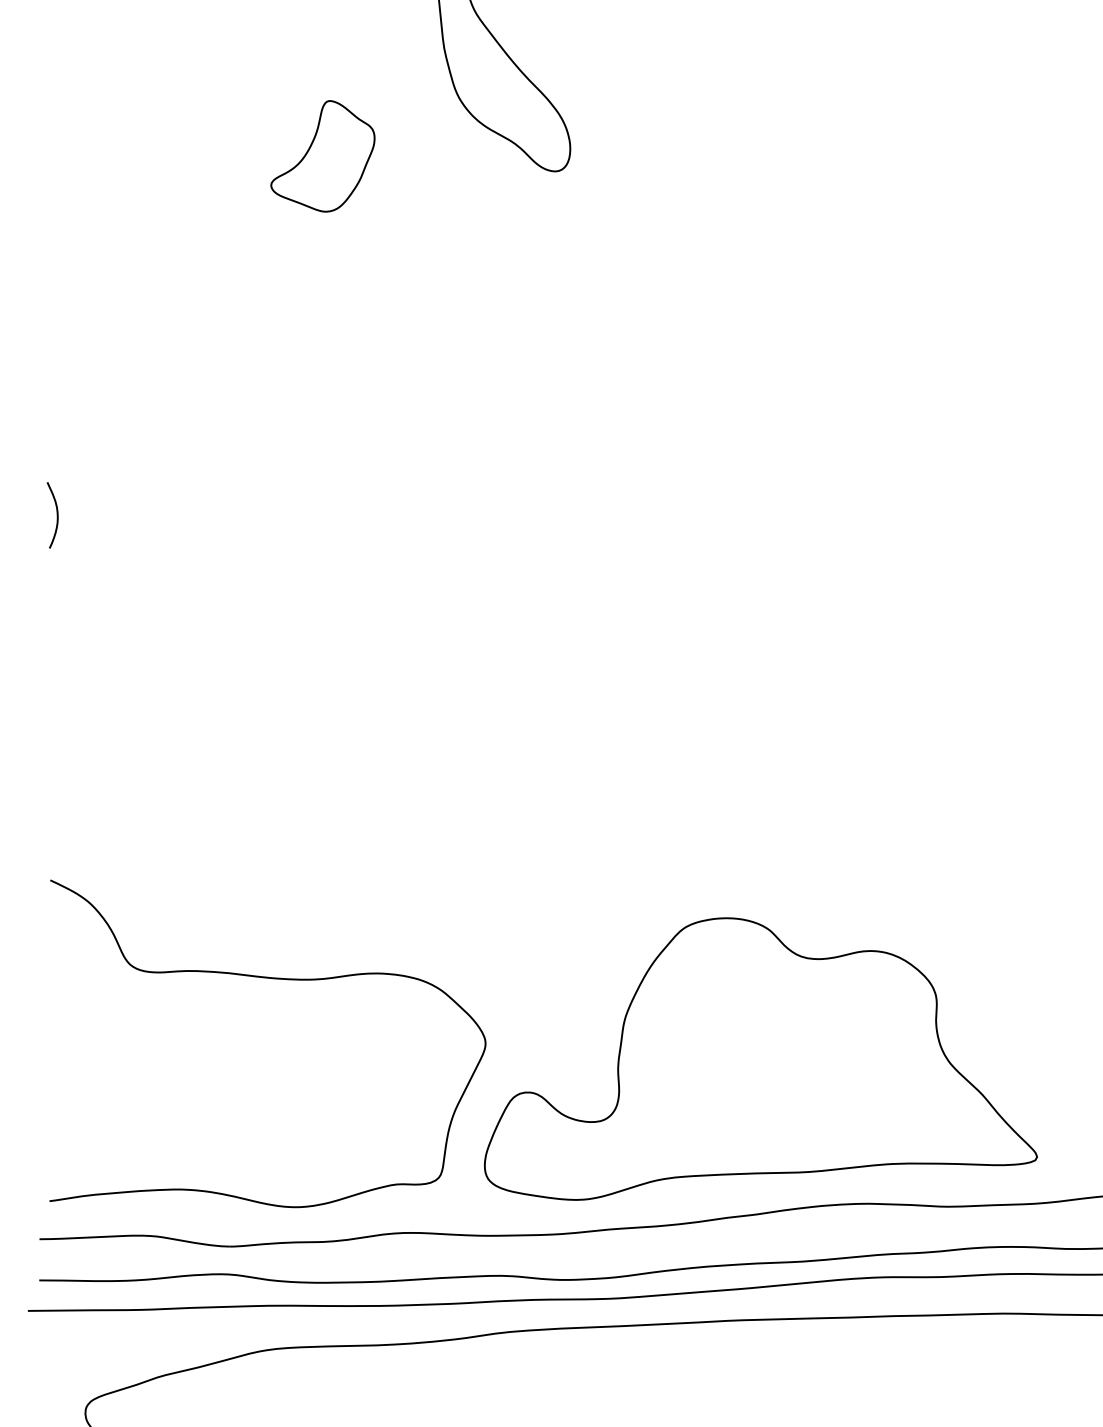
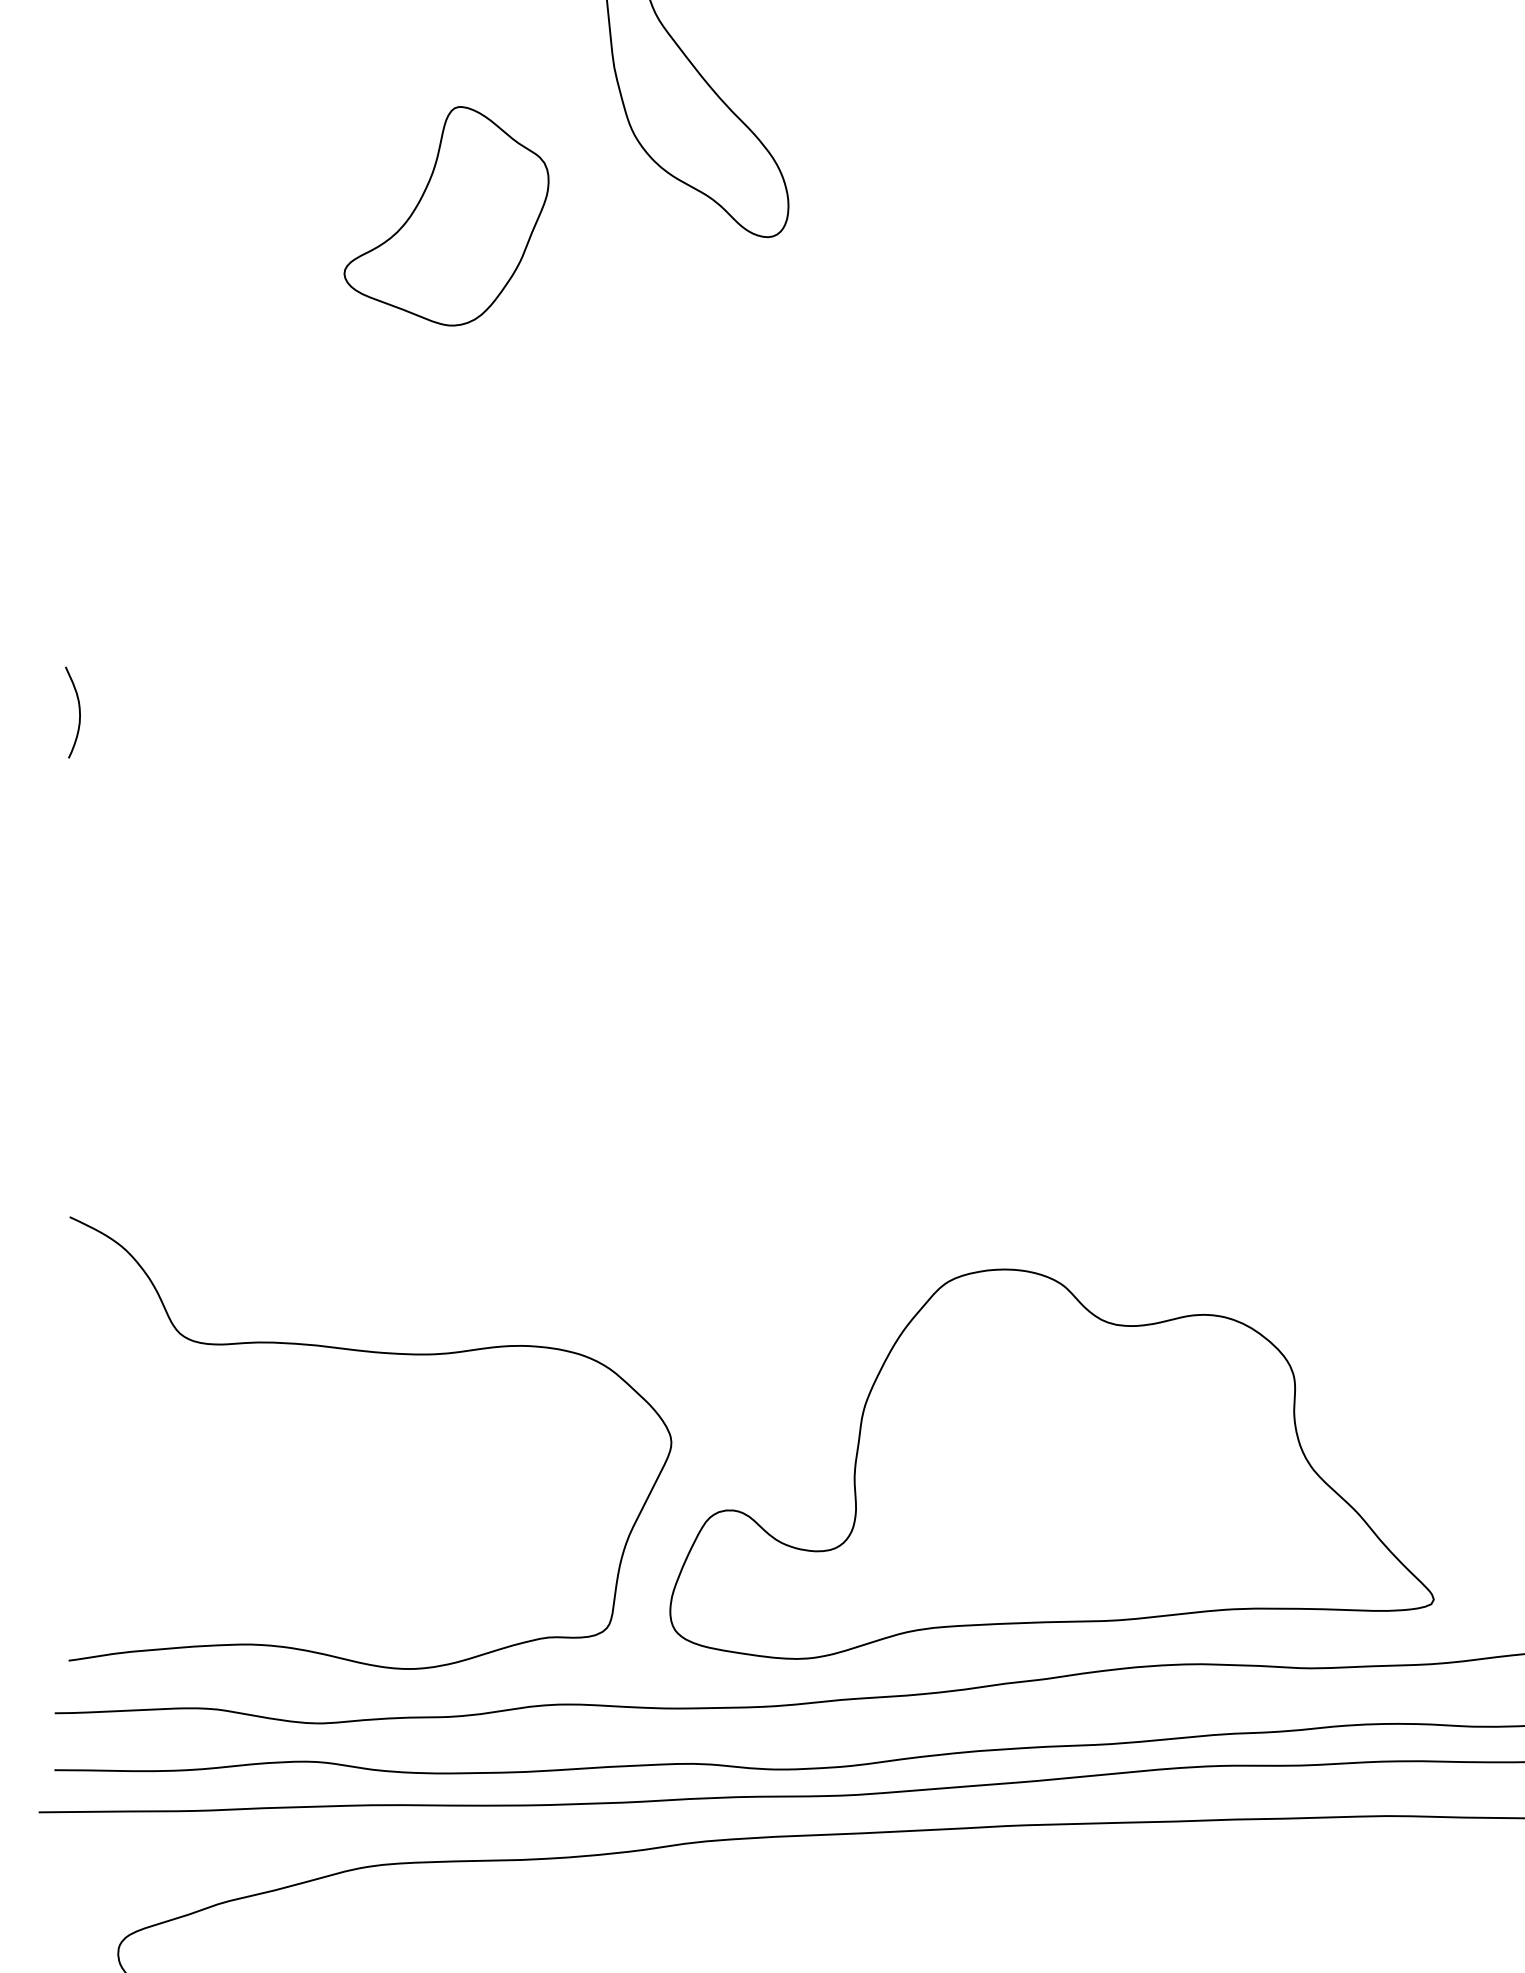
part: (322, 156) -> (446, 216), size x1.43

